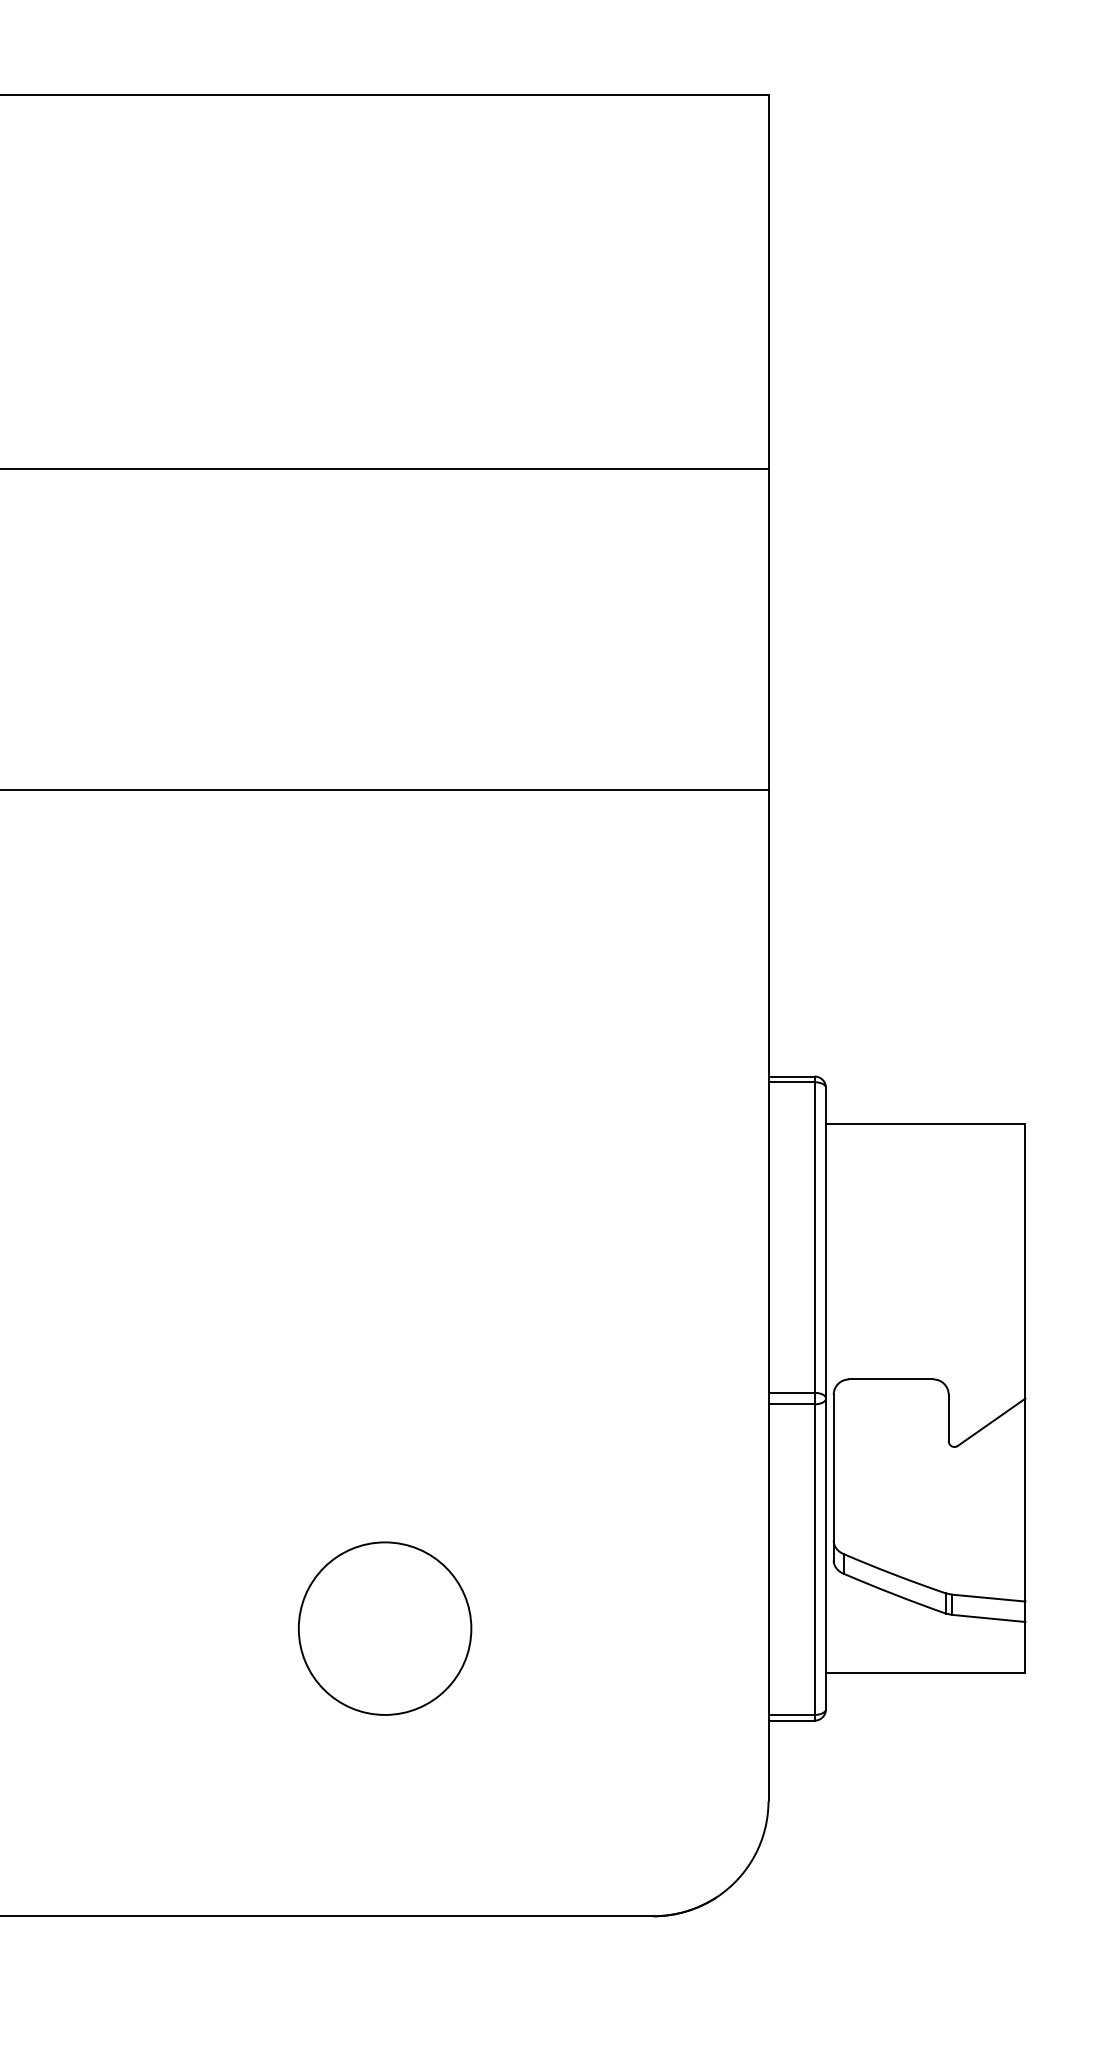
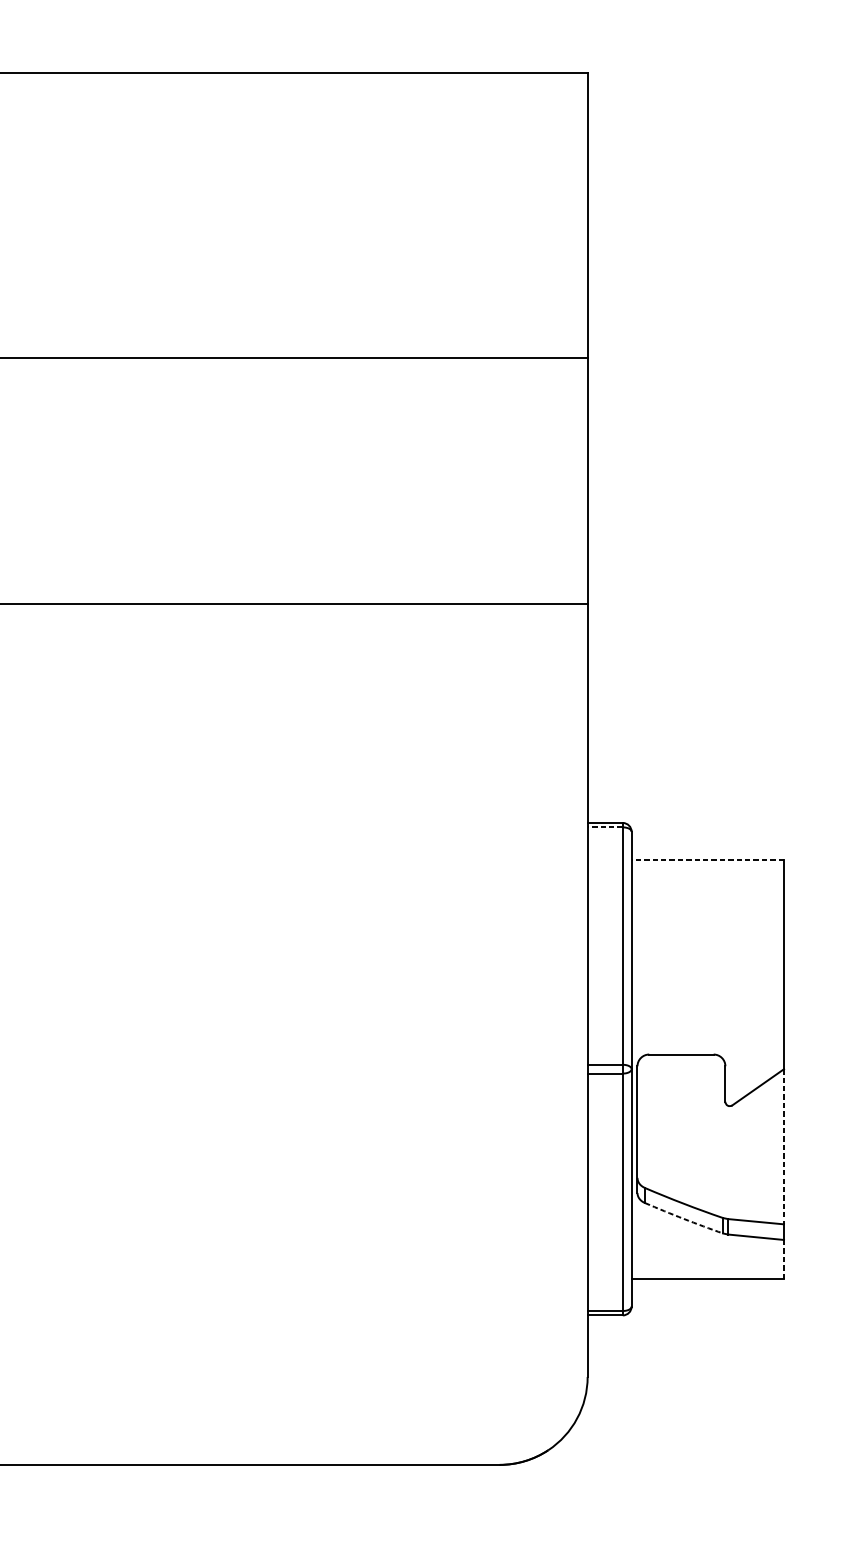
line: (791, 1082) -> (605, 827), solid -> dashed
line: (925, 1124) -> (707, 859), solid -> dashed
line: (1025, 1500) -> (784, 1147), solid -> dashed
arc: (894, 1594) -> (683, 1218), solid -> dashed
circle: (384, 1628) -> (294, 1244), removed
line: (1025, 1647) -> (784, 1259), solid -> dashed

